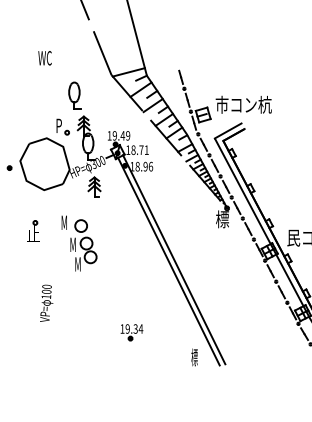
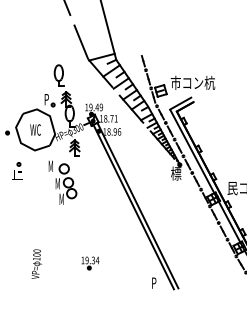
text: (44, 57) -> (35, 129), moved
part: (33, 230) -> (17, 170), moved
part: (78, 243) -> (62, 182), moved
text: (46, 302) -> (36, 263), moved
part: (132, 332) -> (90, 263), moved
text: (193, 356) -> (153, 282), 標 -> P

